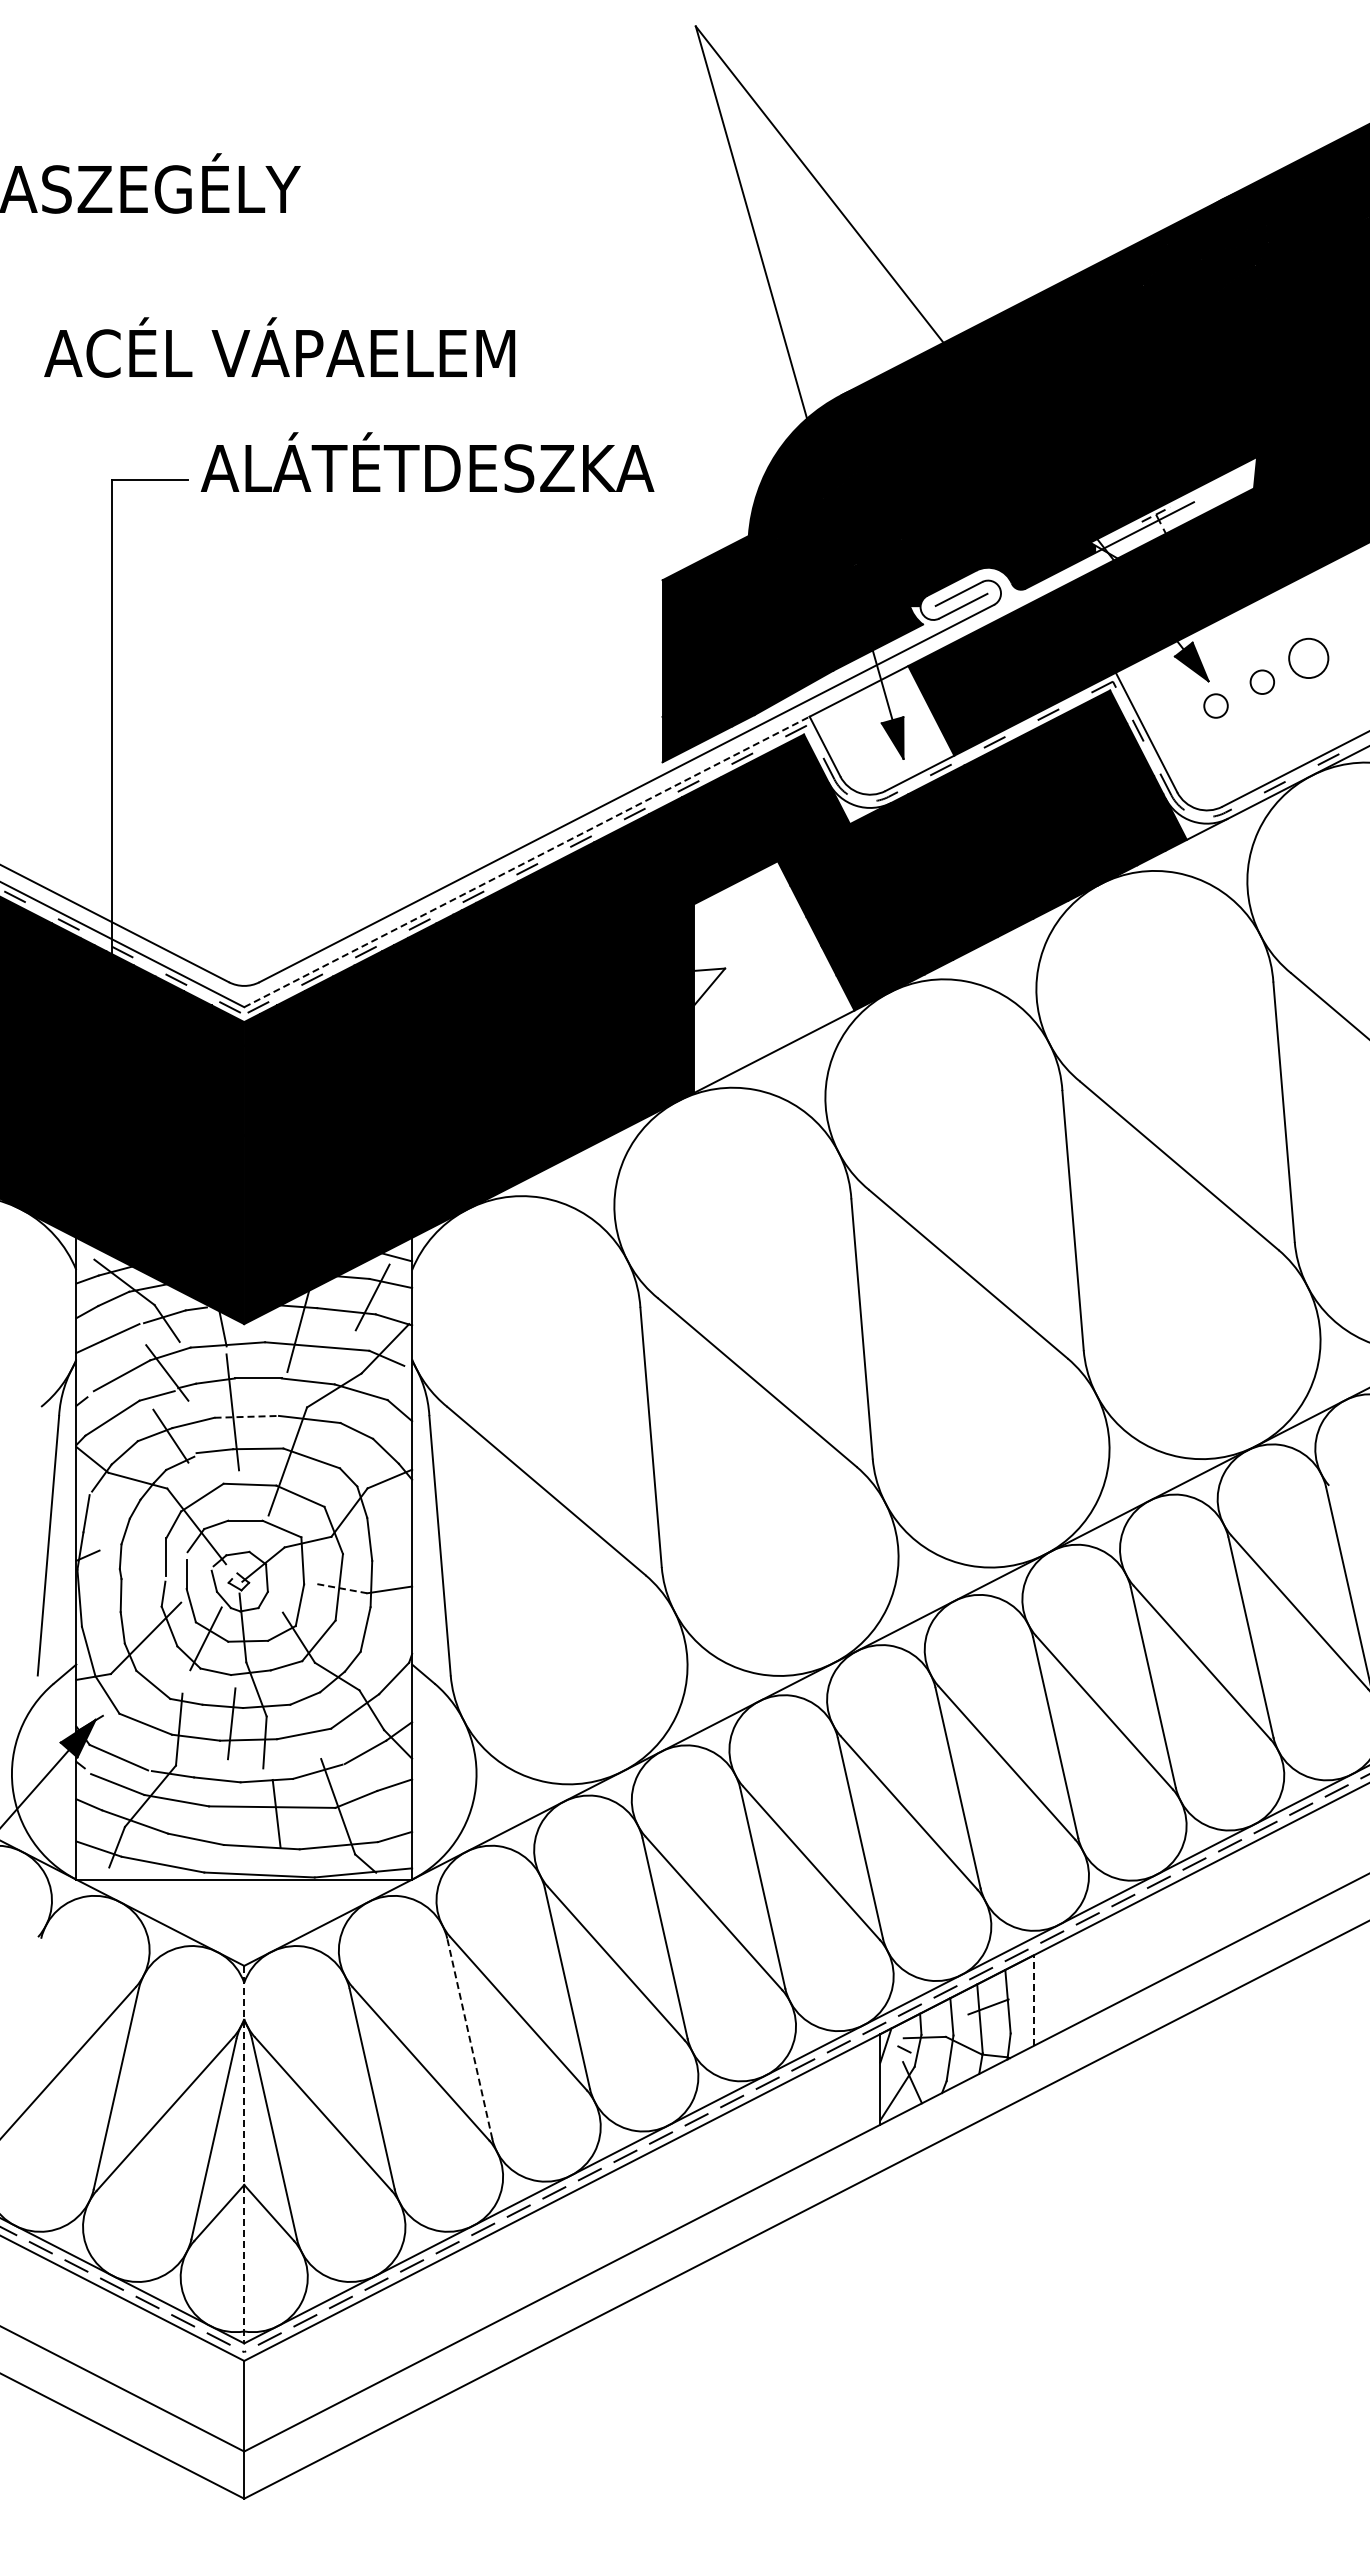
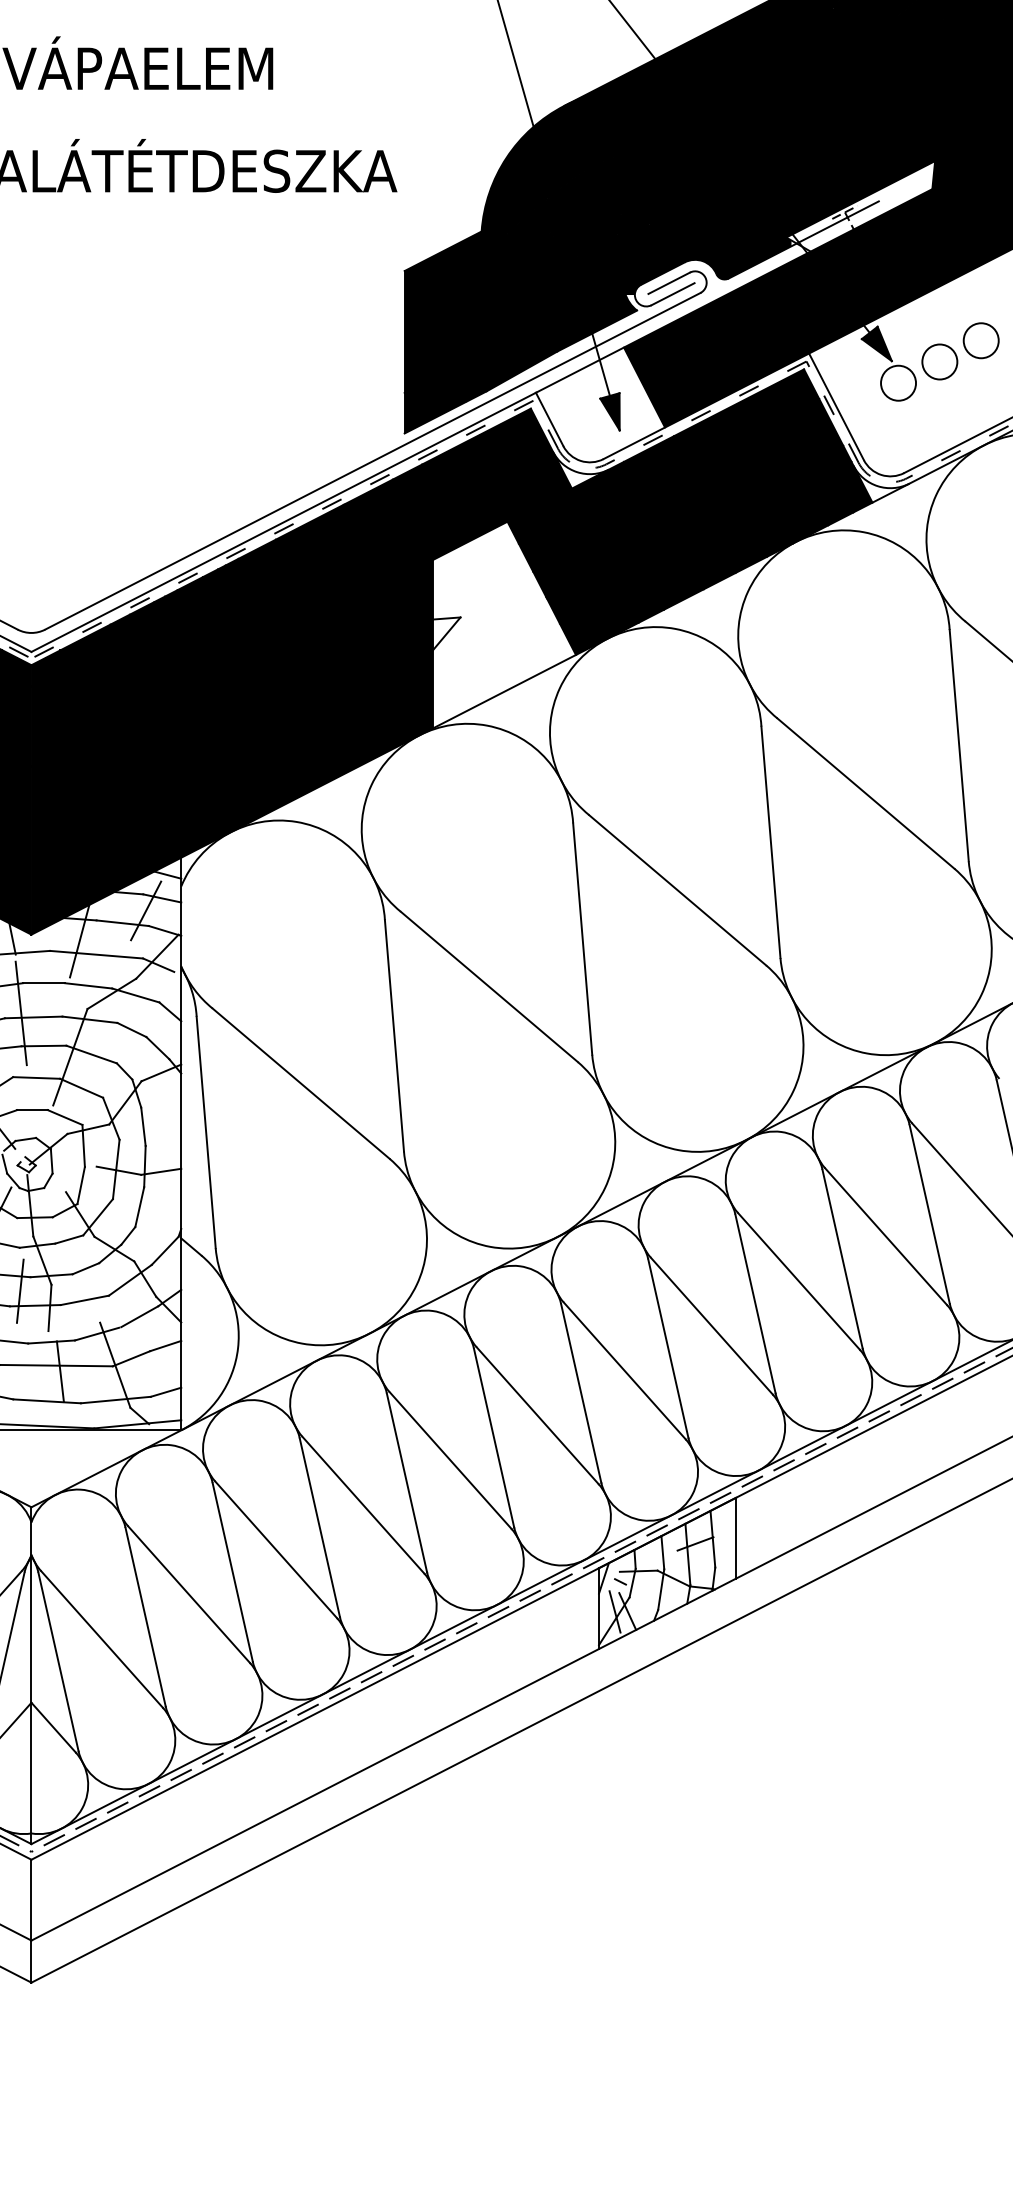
circle: (1261, 681) -> (939, 361), size x1.67
circle: (1215, 705) -> (898, 382), size x1.67
line: (526, 861) -> (283, 521), dashed -> solid
line: (247, 1416) -> (34, 1017), dashed -> solid
line: (342, 1588) -> (119, 1170), dashed -> solid
line: (1033, 2000) -> (735, 1538), dashed -> solid
line: (469, 2039) -> (232, 1572), dashed -> solid
line: (898, 2083) -> (615, 1612), added
line: (244, 2154) -> (31, 1675), dashed -> solid

